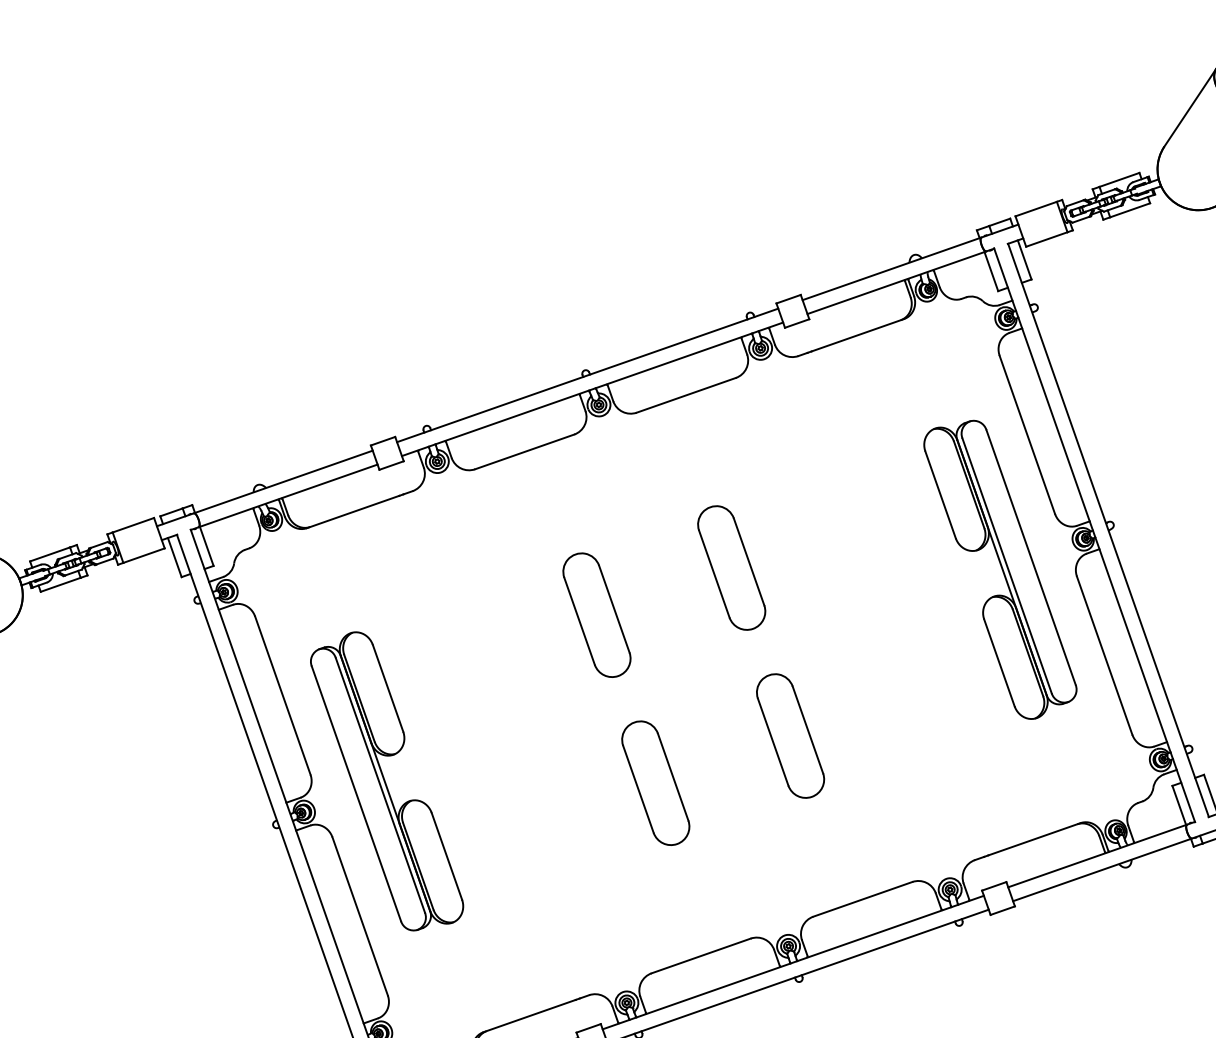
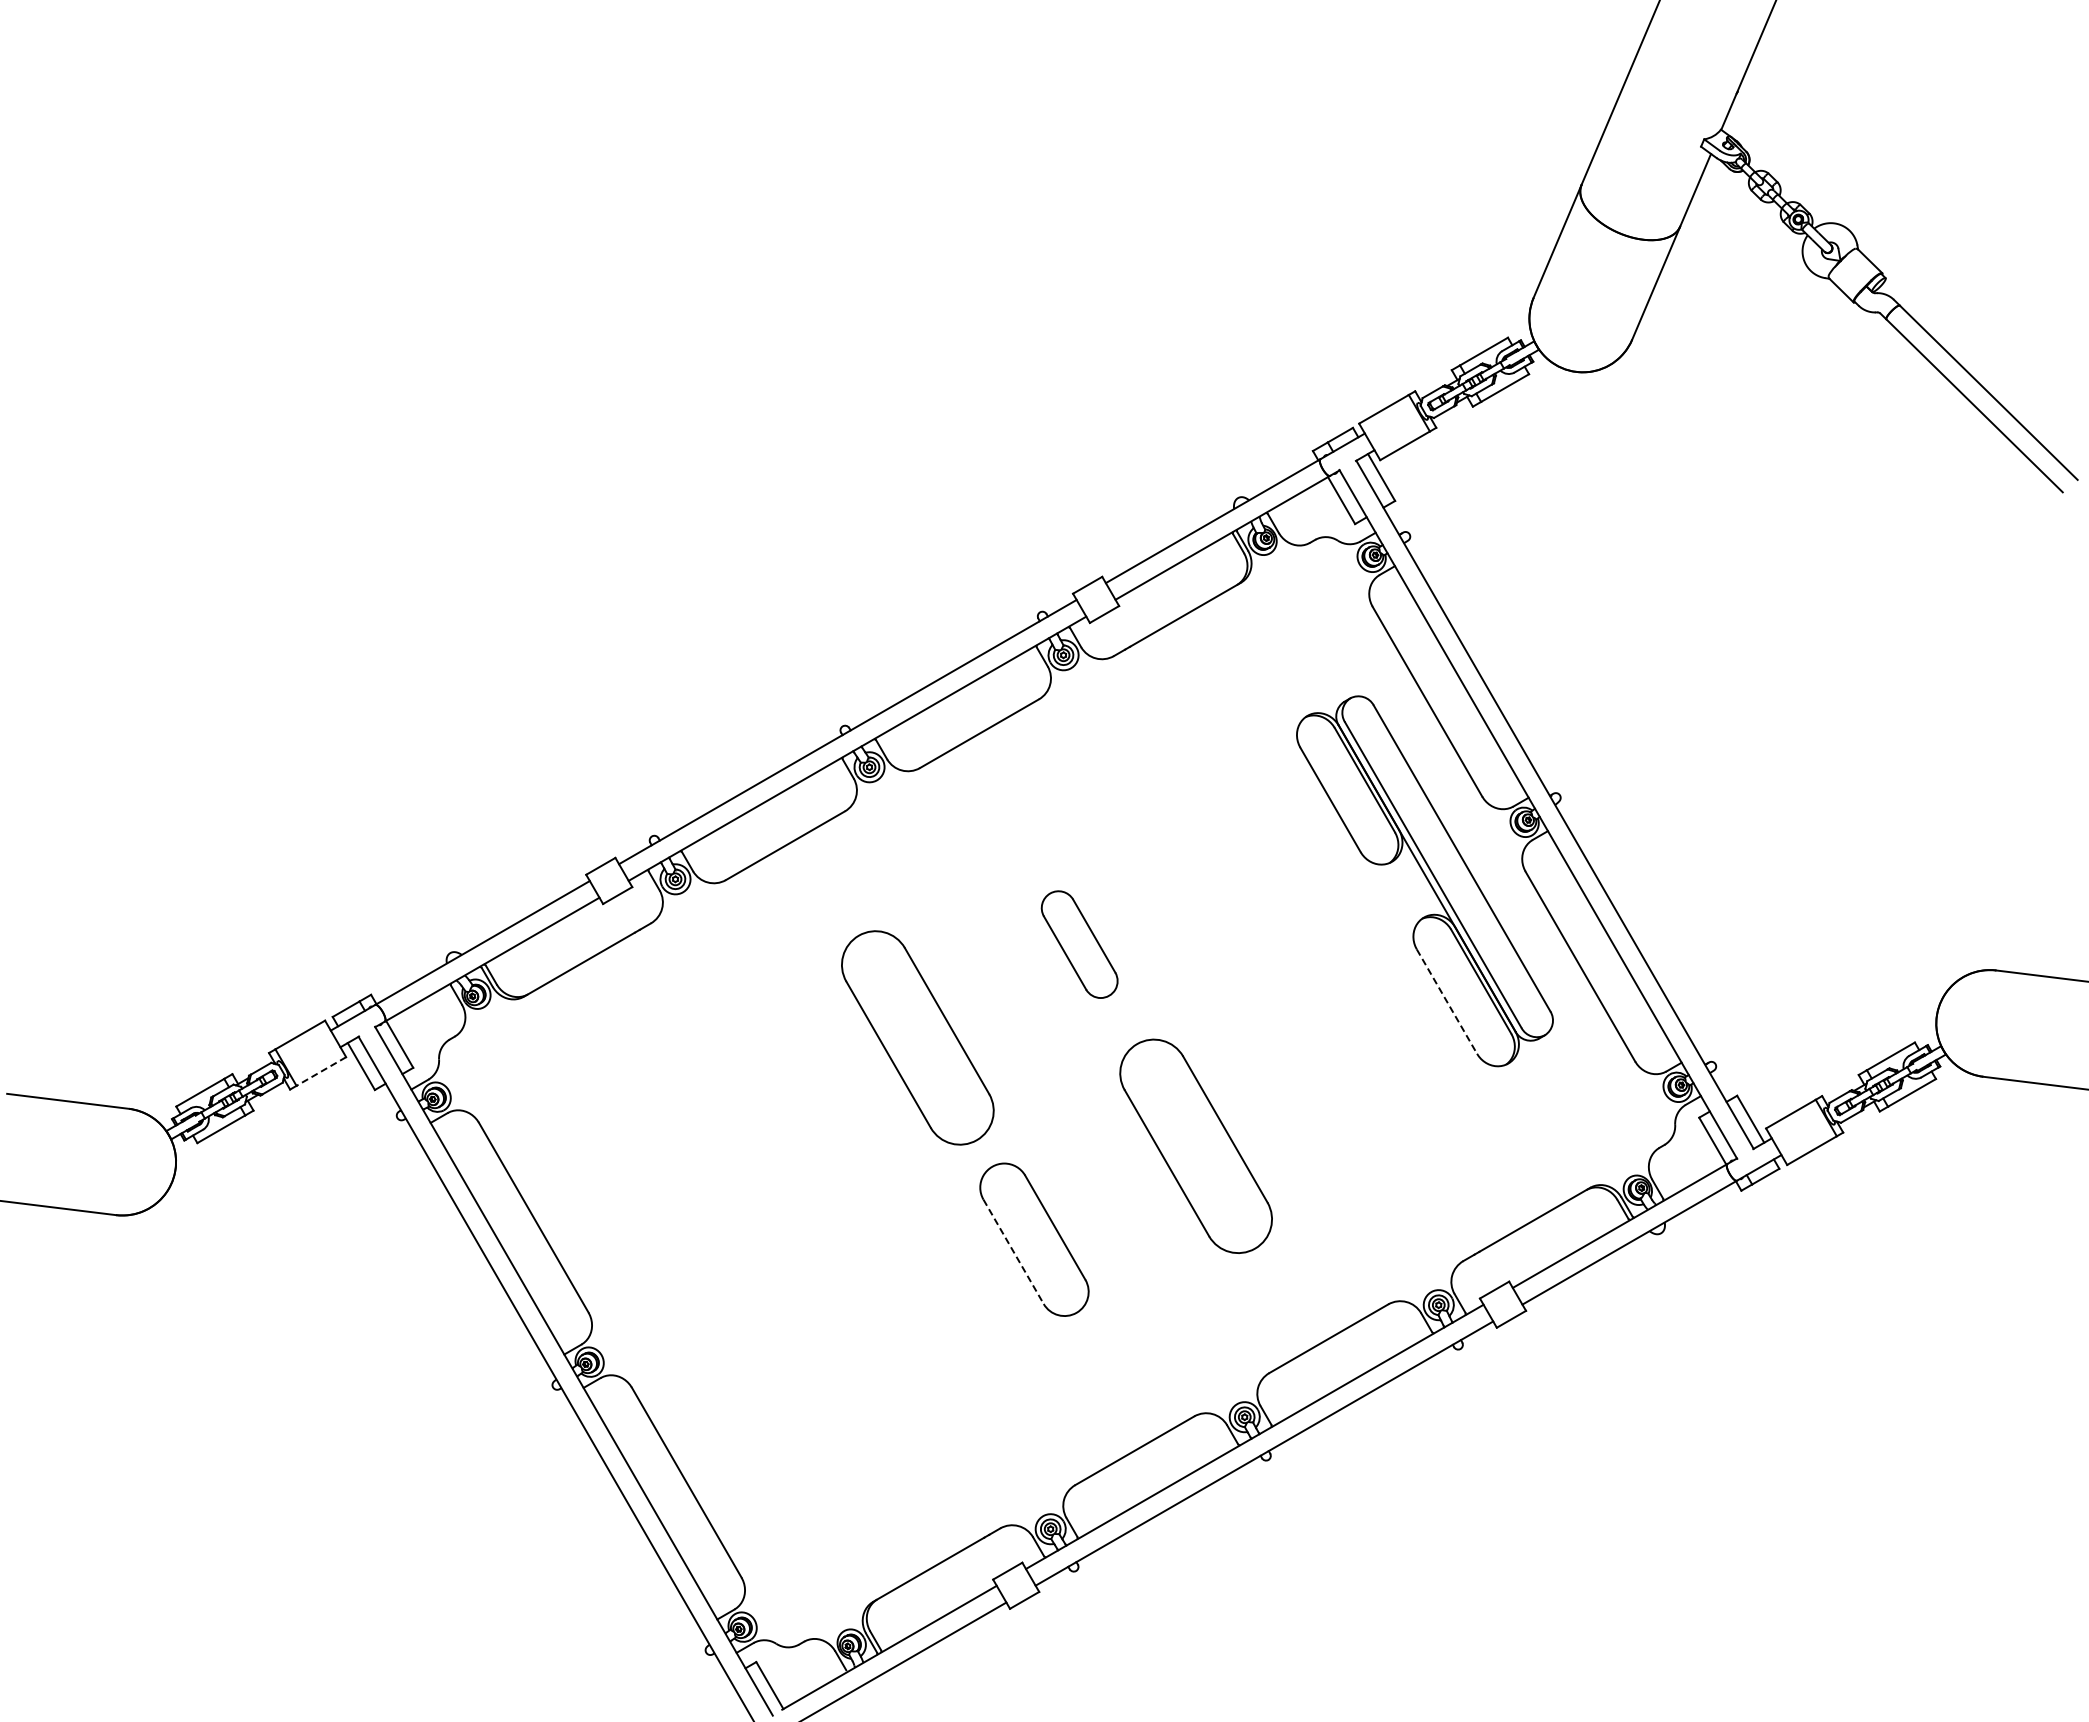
line: (144, 555) -> (321, 1071), solid -> dashed
part: (731, 567) -> (1079, 944), size x0.7
part: (597, 615) -> (918, 1038), size x1.4
line: (999, 663) -> (1447, 1002), solid -> dashed
part: (790, 736) -> (1196, 1146), size x1.4
part: (387, 782) -> (689, 1303), removed
line: (638, 789) -> (1013, 1252), solid -> dashed

